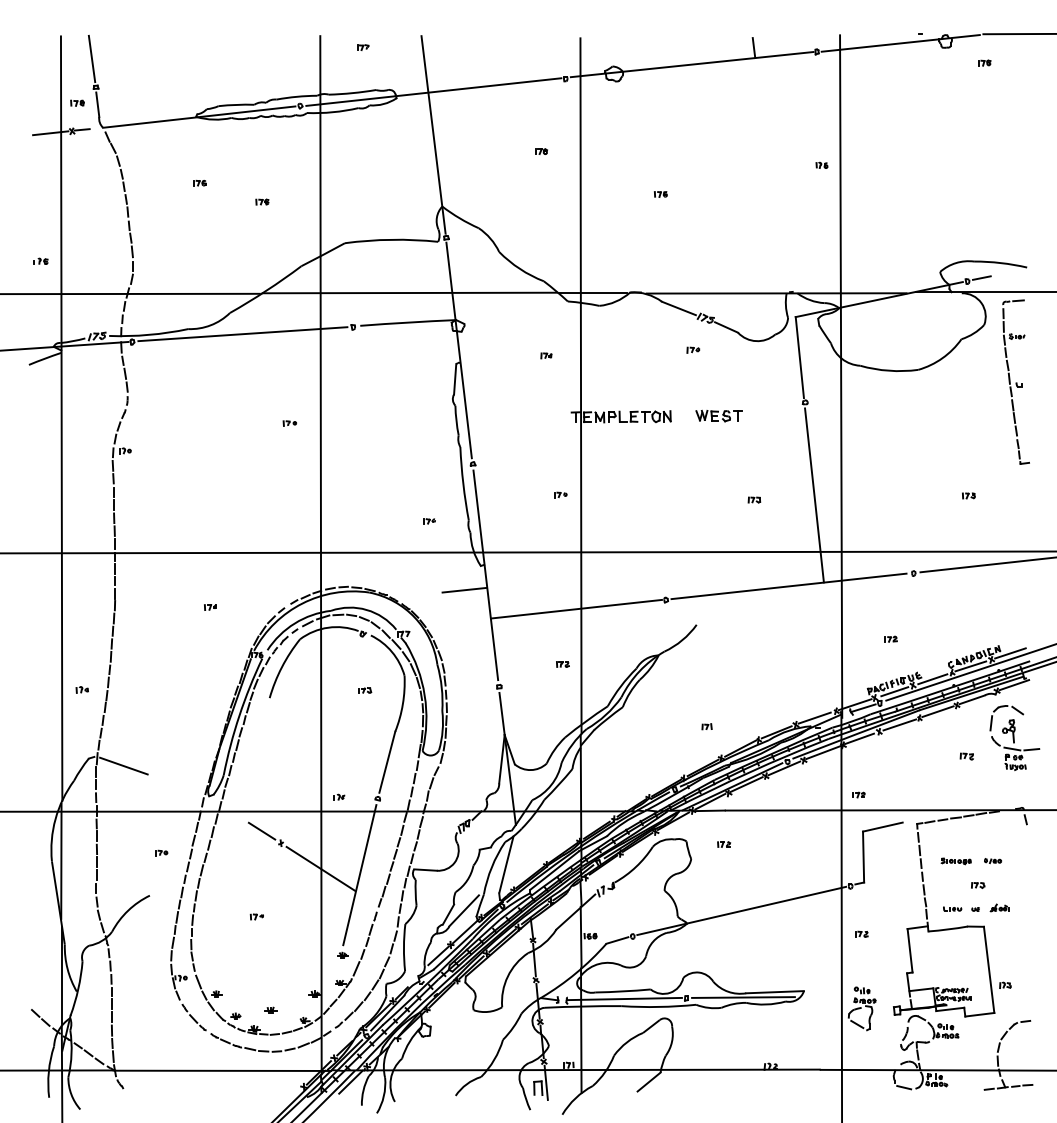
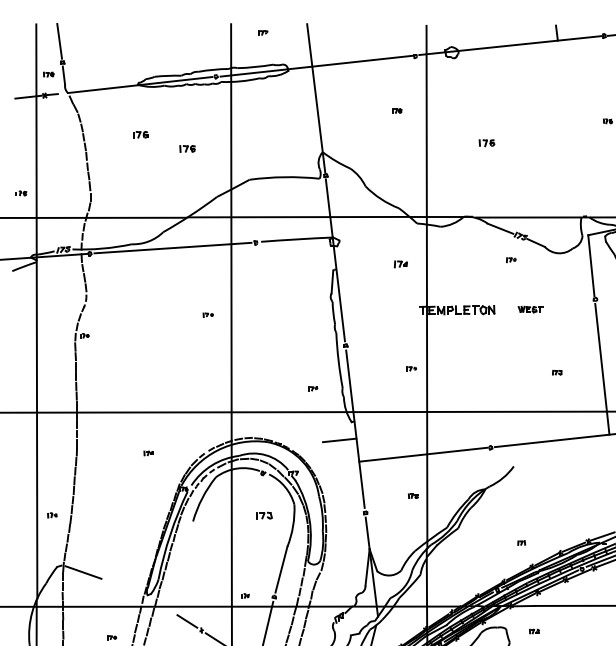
part: (199, 182) -> (140, 134), size x1.6
part: (660, 194) -> (486, 143), size x1.6
part: (262, 201) -> (187, 148), size x1.6
part: (546, 355) -> (401, 264), size x1.6
part: (718, 415) -> (530, 309), size x0.7
part: (365, 690) -> (265, 515), size x1.6

